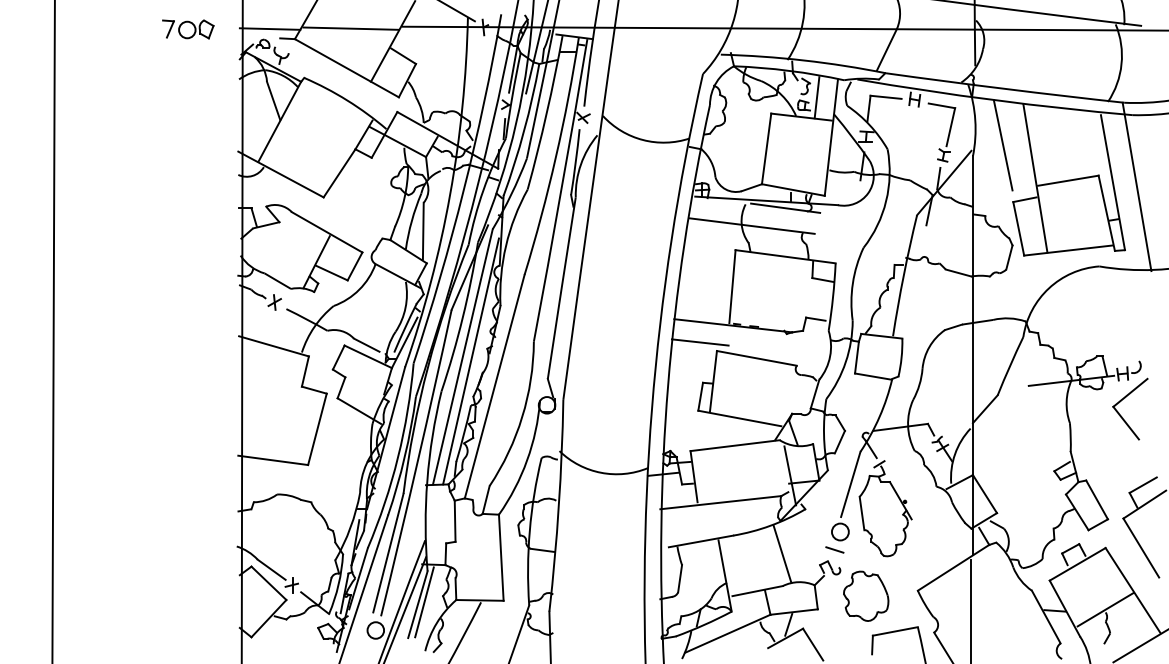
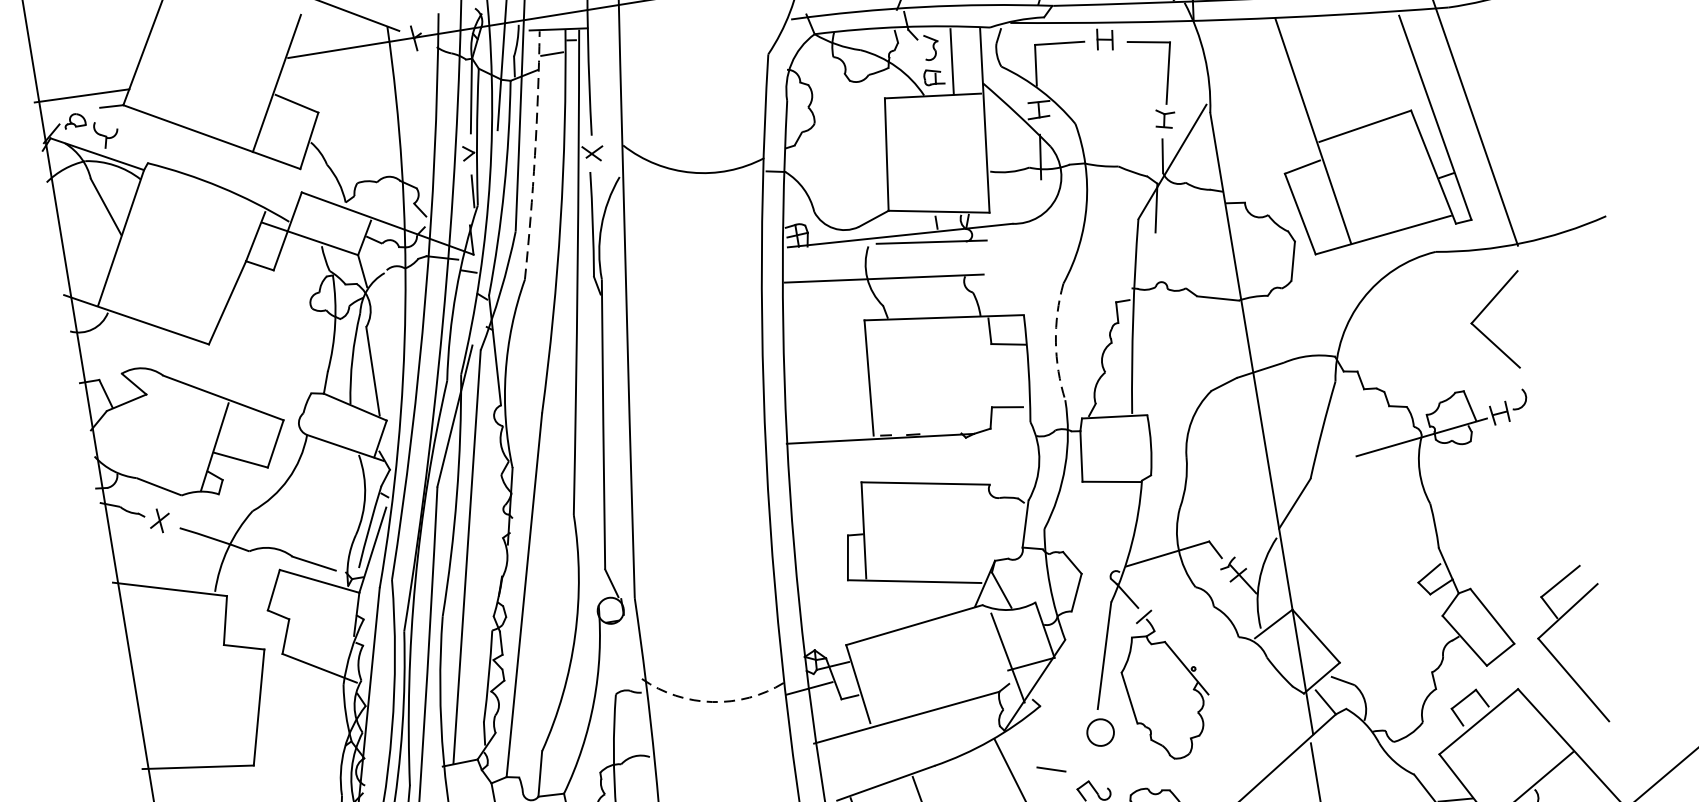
line: (350, 28) -> (207, 74), removed
arc: (546, 113) -> (534, 156), solid -> dashed
line: (1002, 145) -> (1253, 88), removed
arc: (852, 283) -> (1055, 342), solid -> dashed
line: (699, 342) -> (832, 473), removed
line: (470, 361) -> (480, 562), removed
part: (1125, 398) -> (1488, 307), moved
arc: (601, 472) -> (712, 701), solid -> dashed
line: (834, 549) -> (1050, 768), moved

